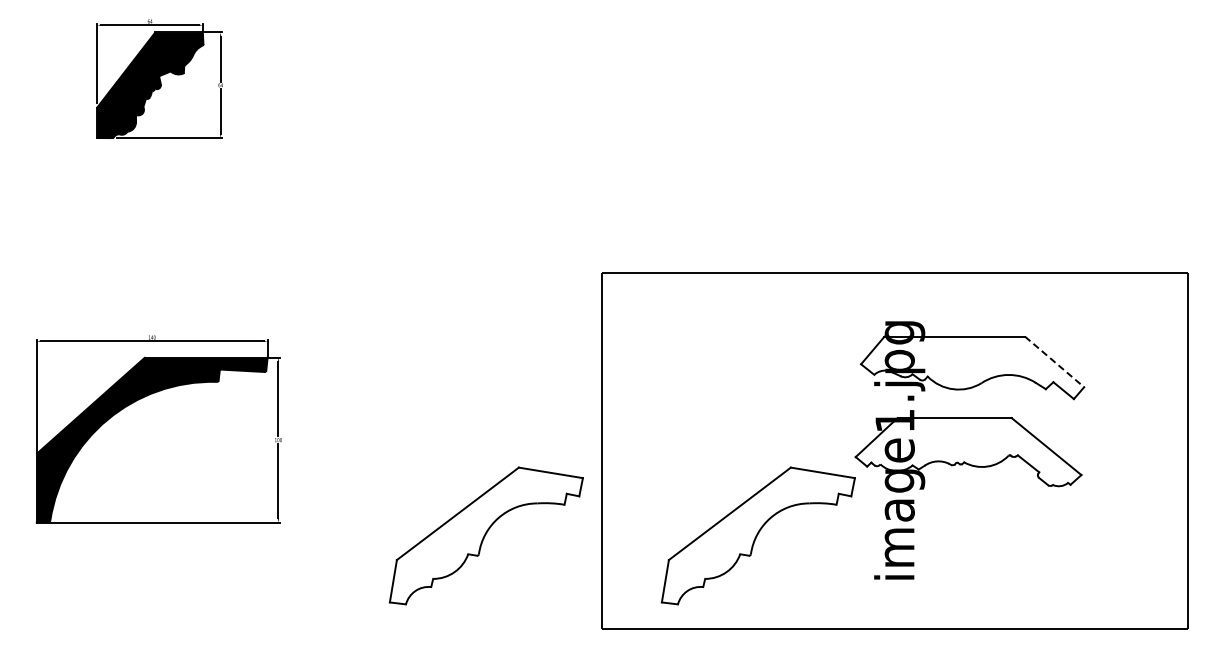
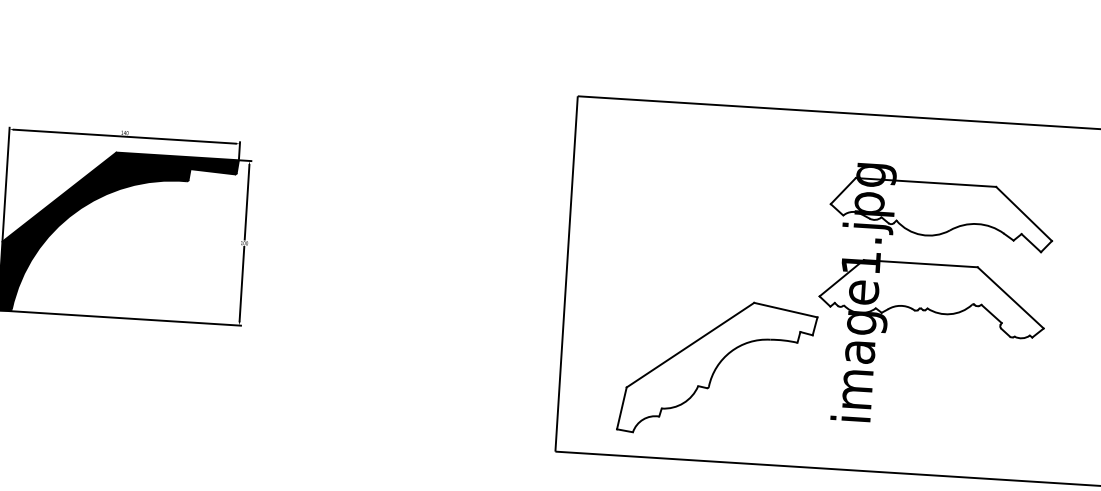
line: (1054, 361) -> (1023, 213), dashed -> solid
part: (485, 535) -> (445, 351), removed

